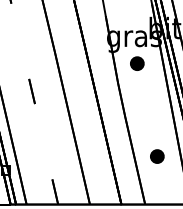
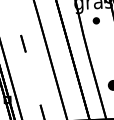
part: (137, 63) -> (96, 20), size x0.6

